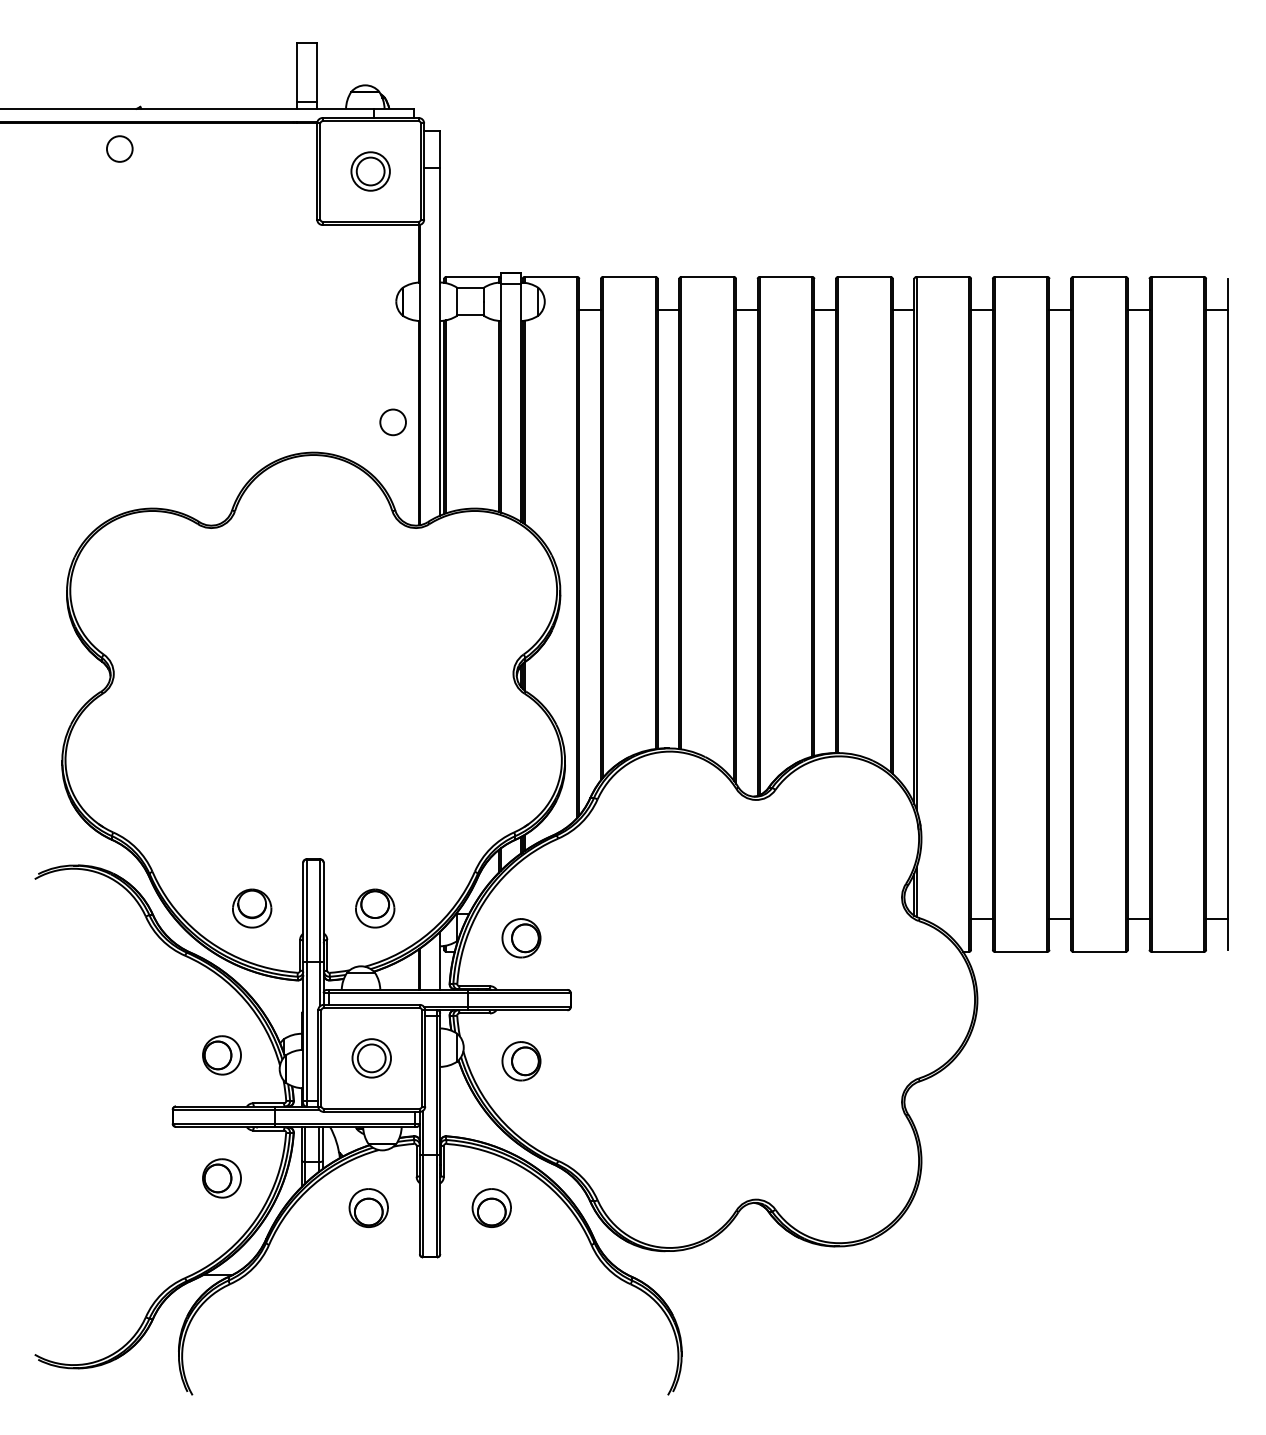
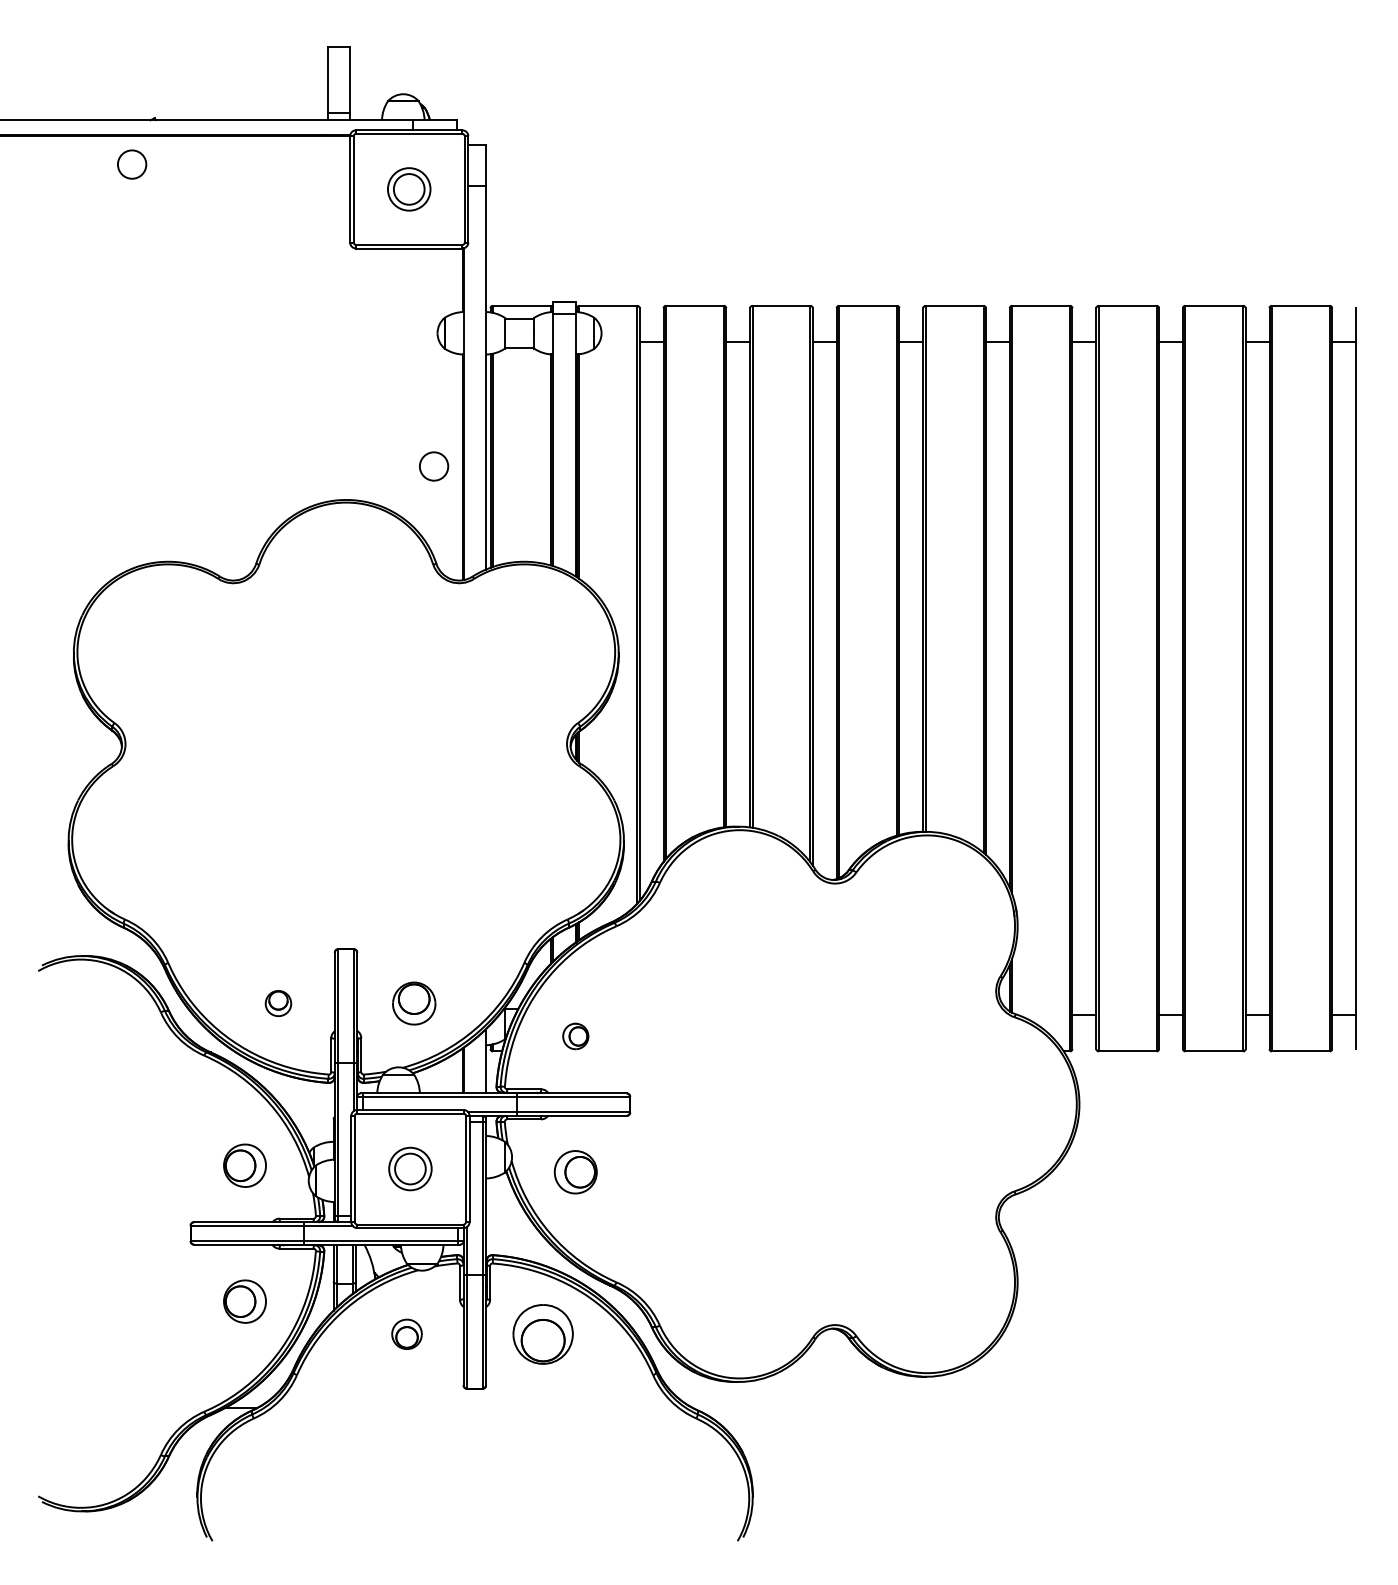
part: (252, 908) -> (278, 1003), size x0.6
part: (521, 938) -> (575, 1036), size x0.6
part: (368, 1207) -> (406, 1333), size x0.7
part: (491, 1207) -> (542, 1333), size x1.4

